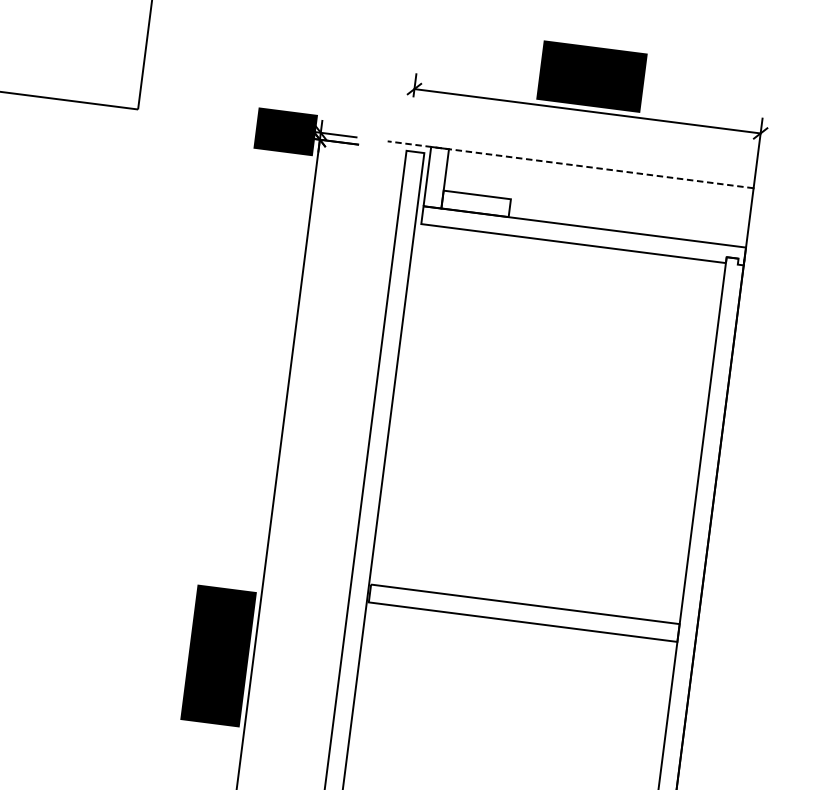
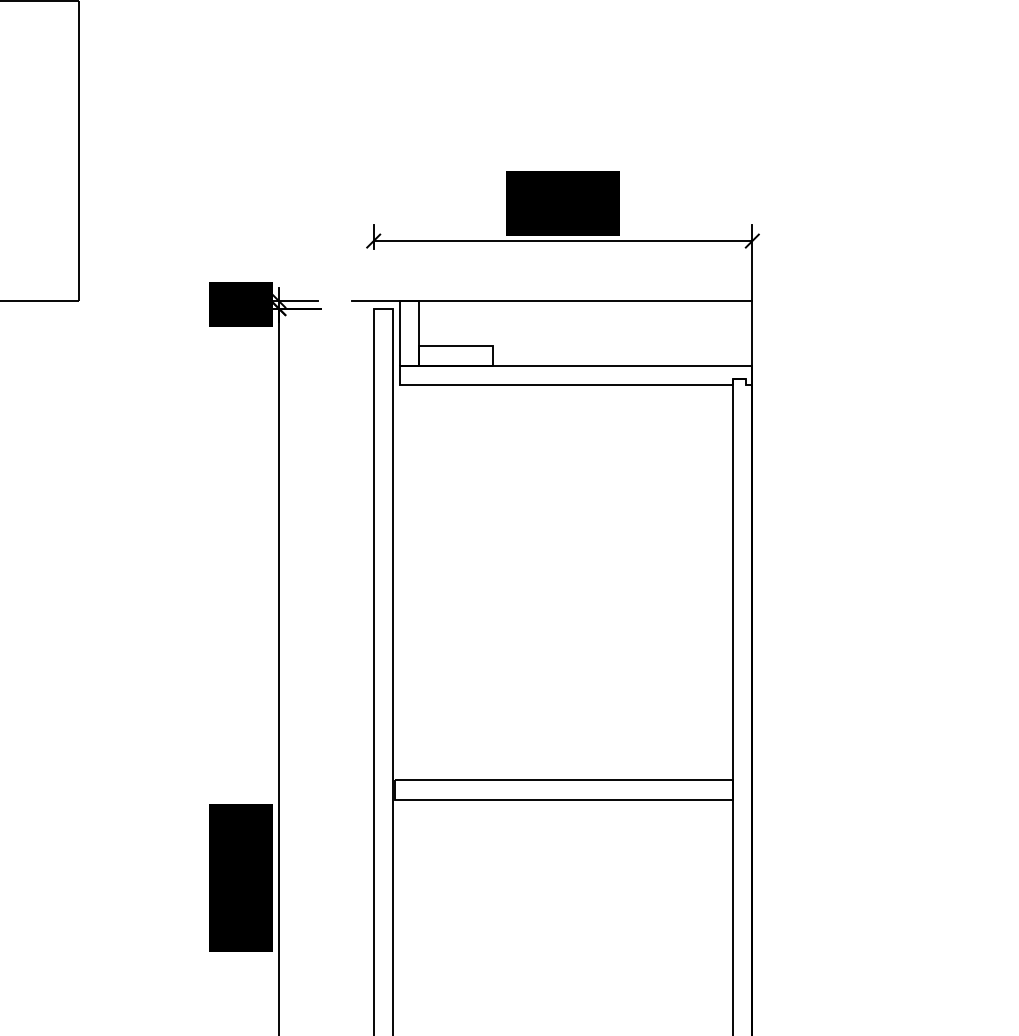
line: (569, 165) -> (551, 301), dashed -> solid

